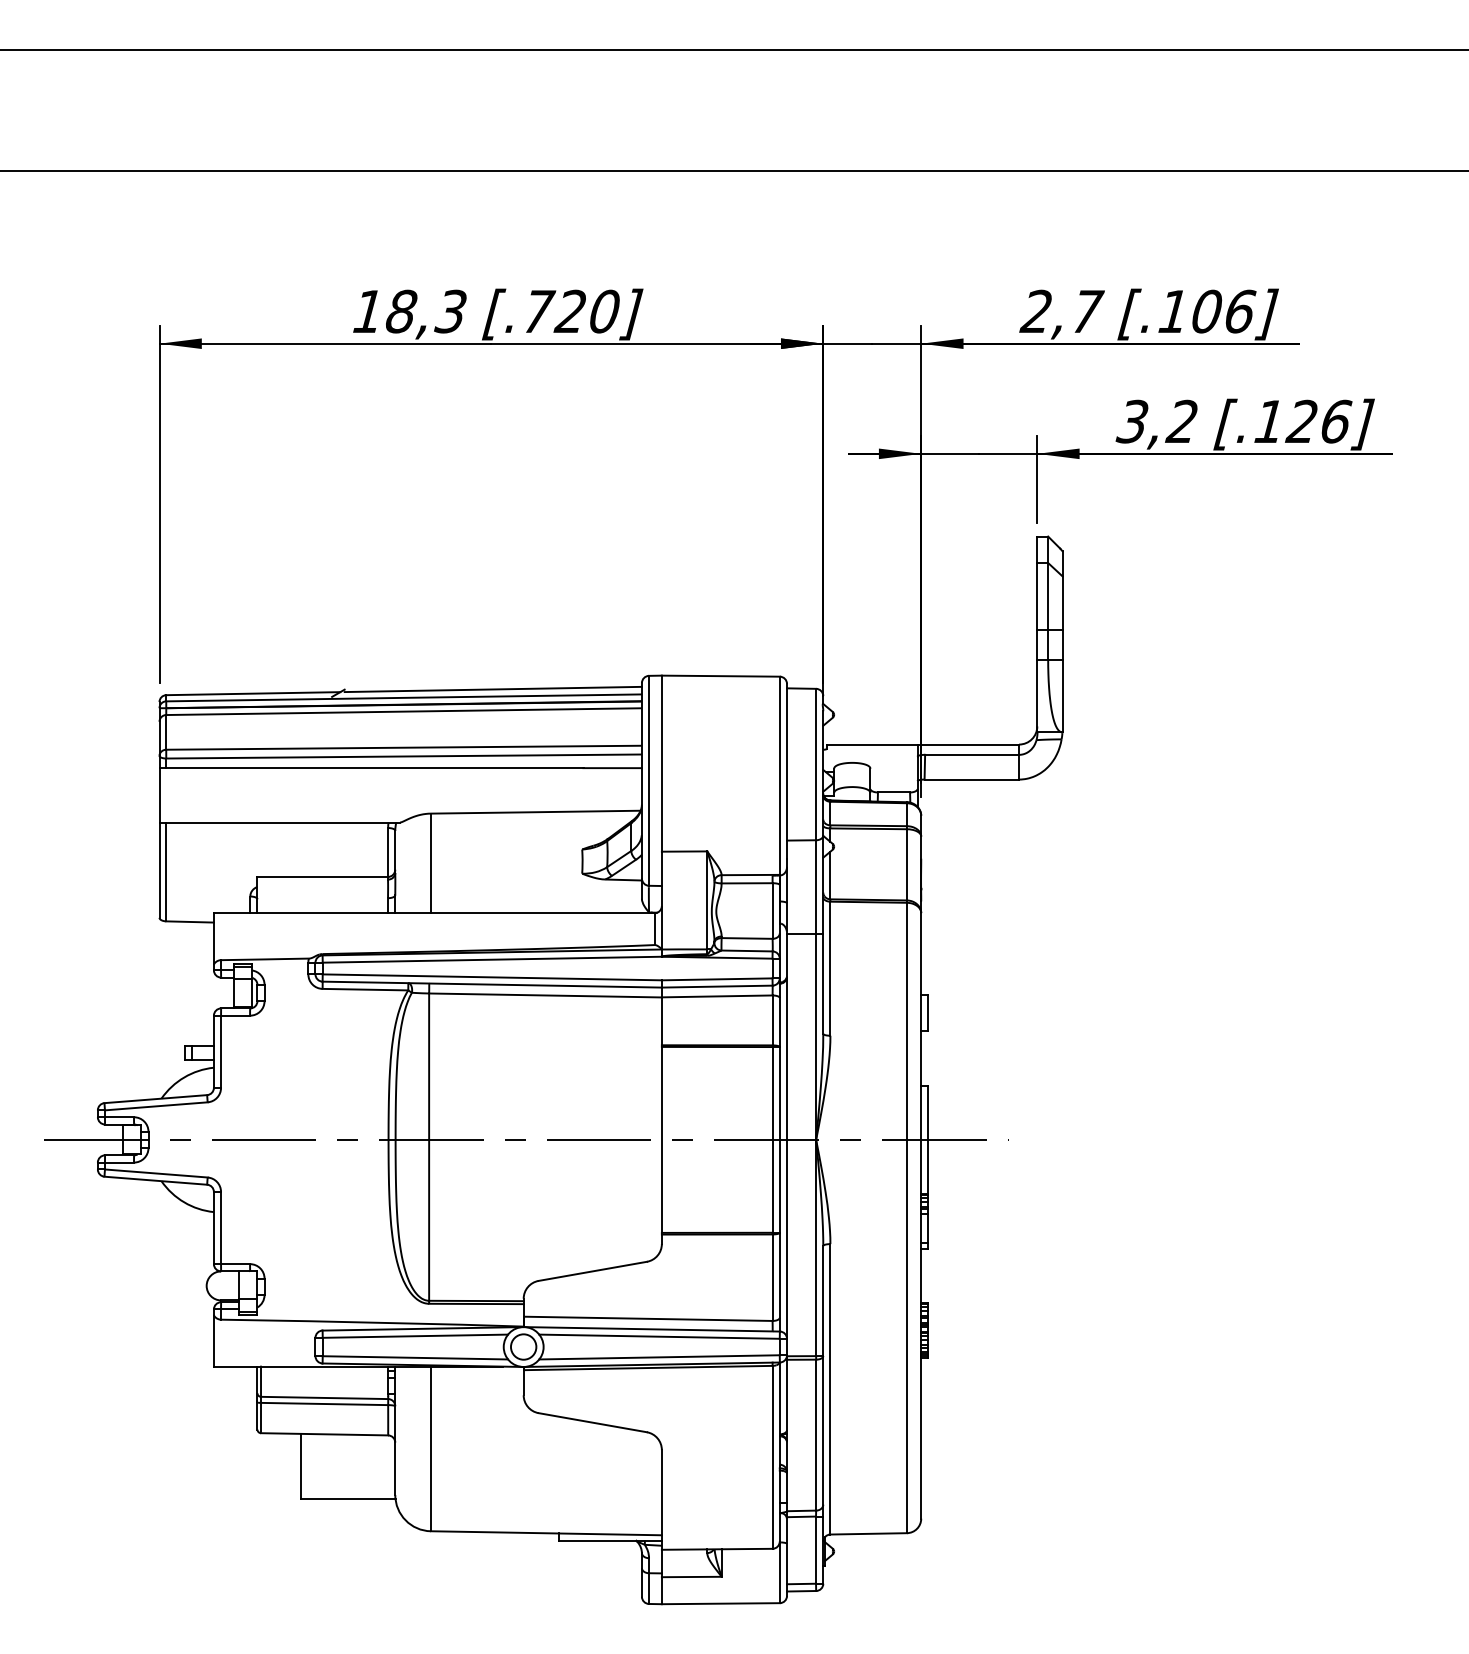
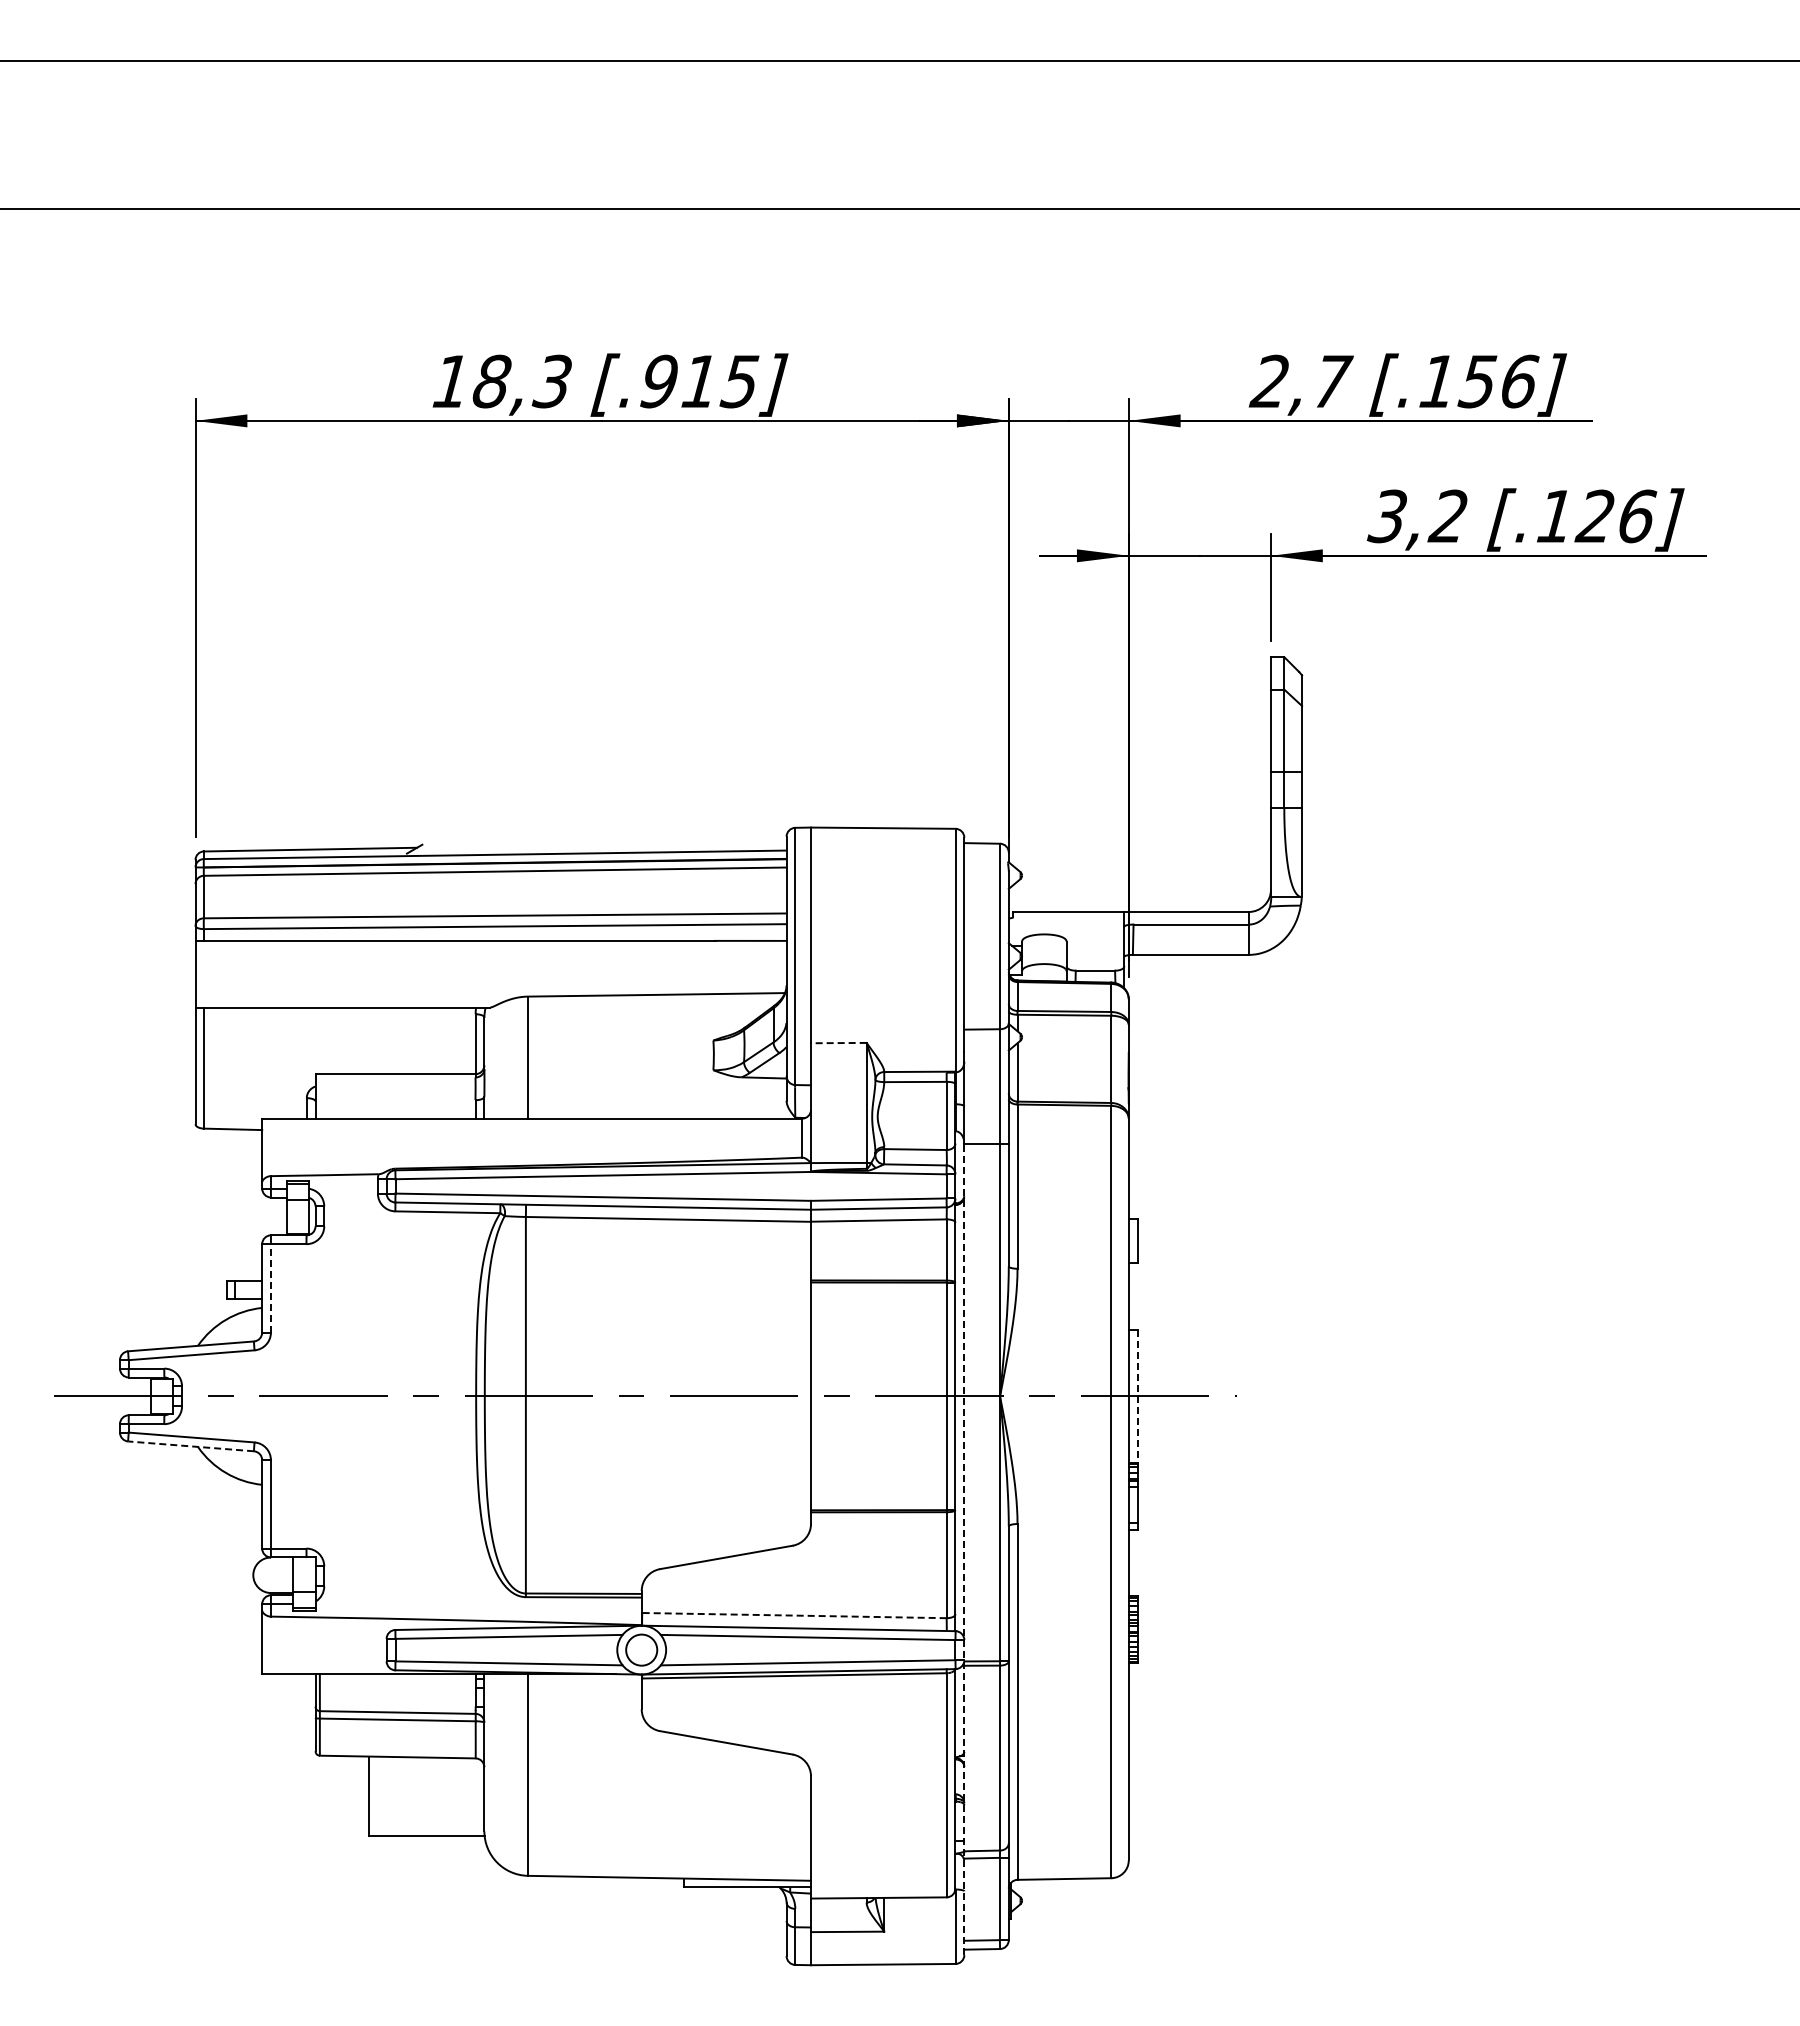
text: (570, 311) -> (699, 381), [.720] -> [.915]
text: (1205, 311) -> (1477, 381), [.106] -> [.156]
line: (493, 689) -> (604, 844), removed
line: (684, 851) -> (838, 1043), solid -> dashed
line: (220, 1051) -> (270, 1287), solid -> dashed
line: (928, 1140) -> (1137, 1396), solid -> dashed
line: (155, 1180) -> (190, 1446), solid -> dashed
line: (787, 1264) -> (964, 1549), solid -> dashed
line: (647, 1318) -> (793, 1615), solid -> dashed

